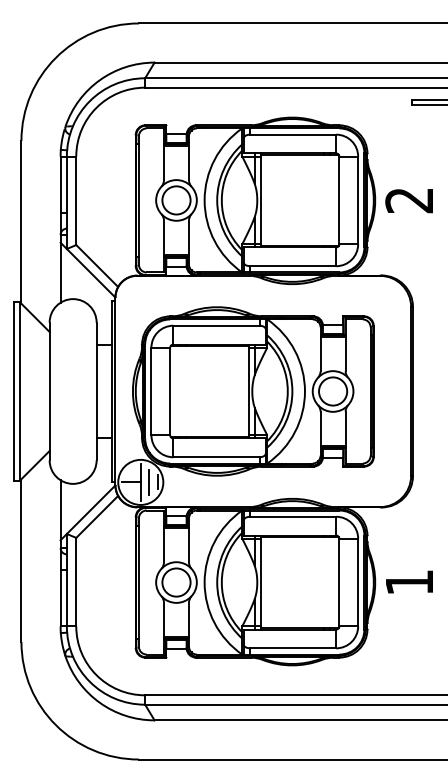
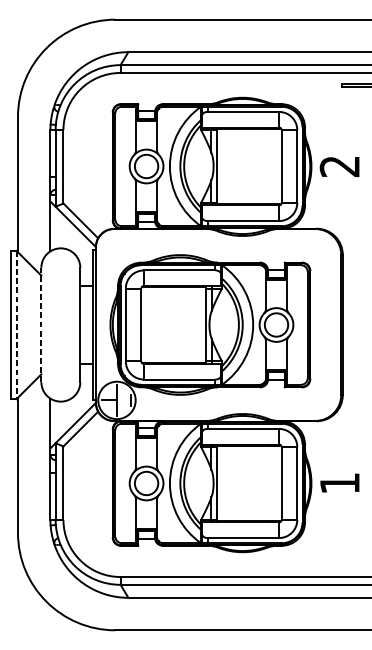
line: (49, 391) -> (41, 325), solid -> dashed
line: (19, 392) -> (16, 325), solid -> dashed
line: (149, 482) -> (124, 400), removed

